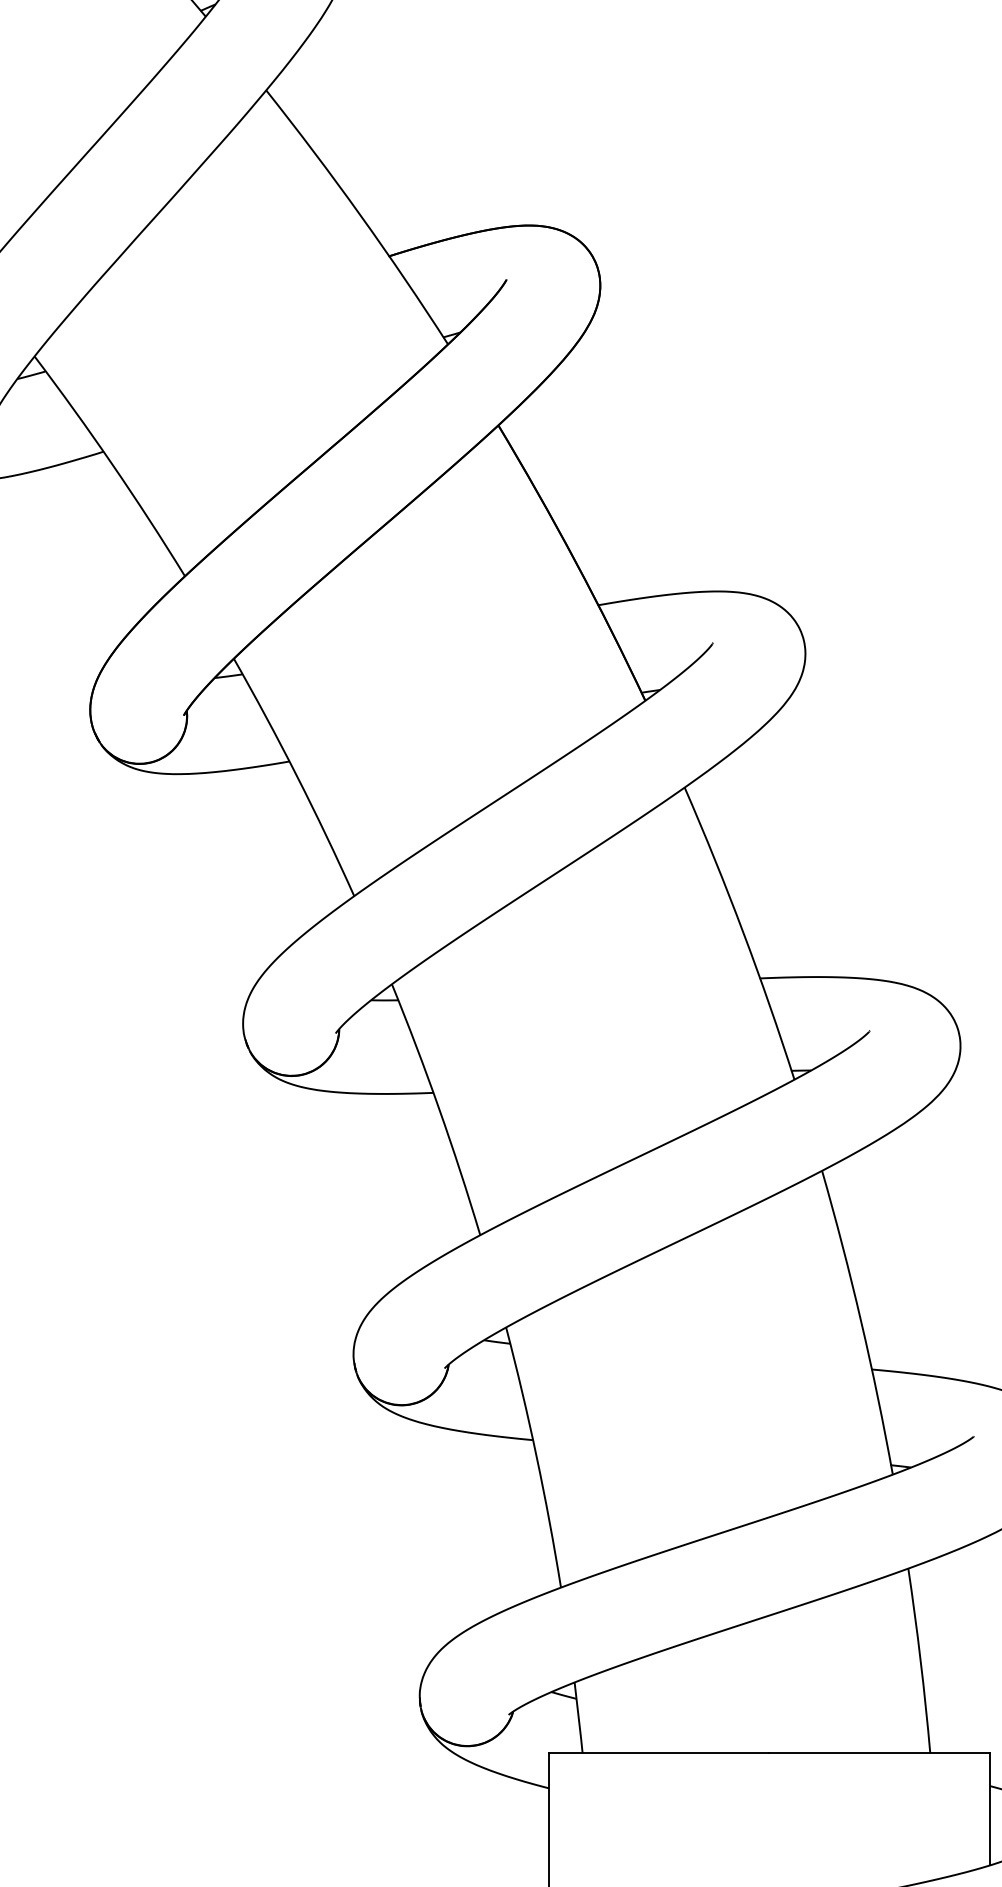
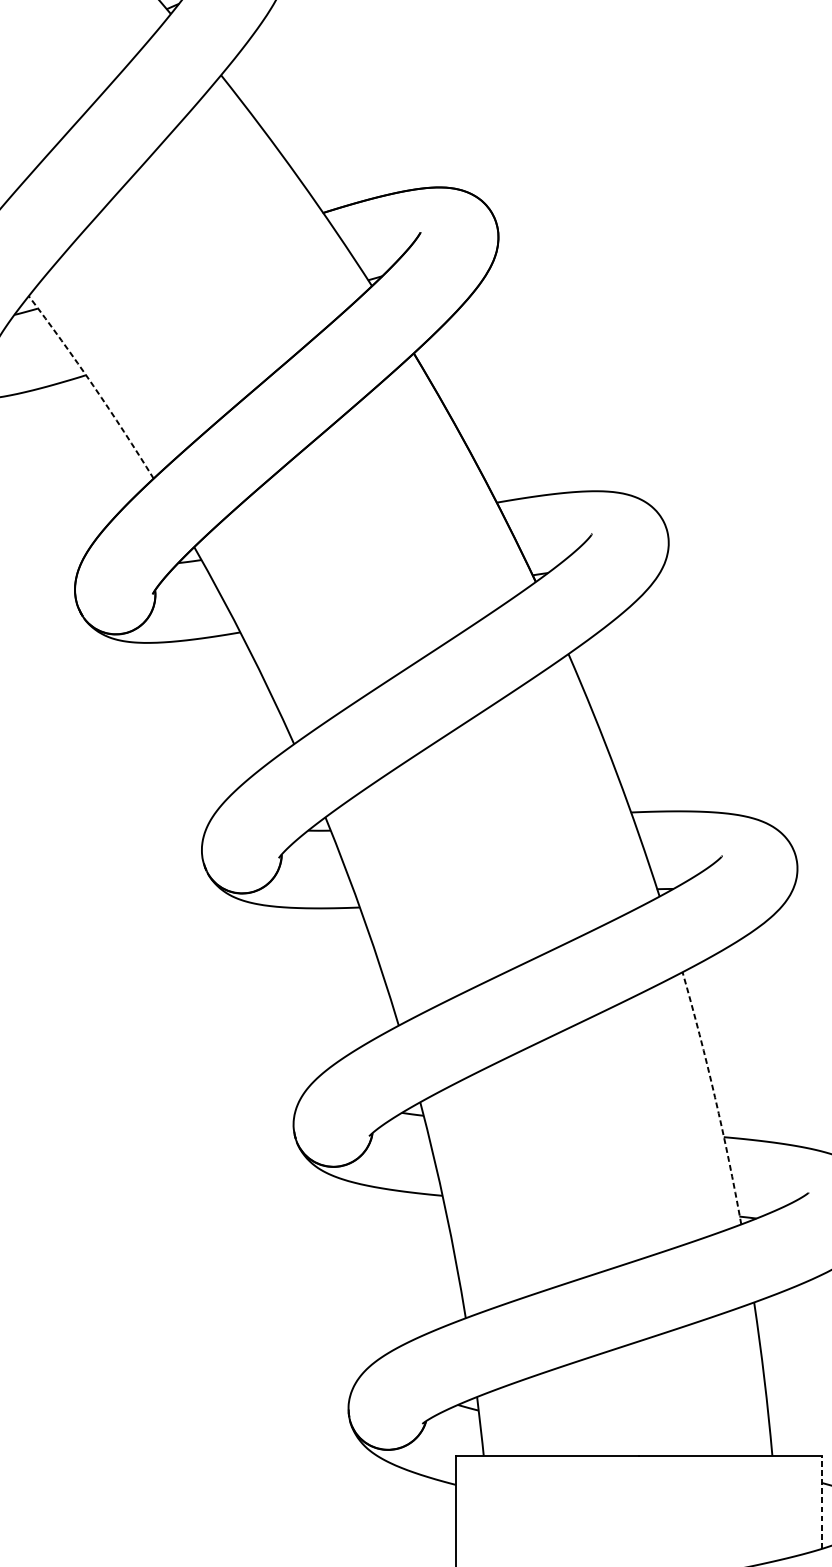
arc: (112, 464) -> (93, 385), solid -> dashed
arc: (861, 1321) -> (715, 1097), solid -> dashed
line: (990, 1808) -> (822, 1501), solid -> dashed

